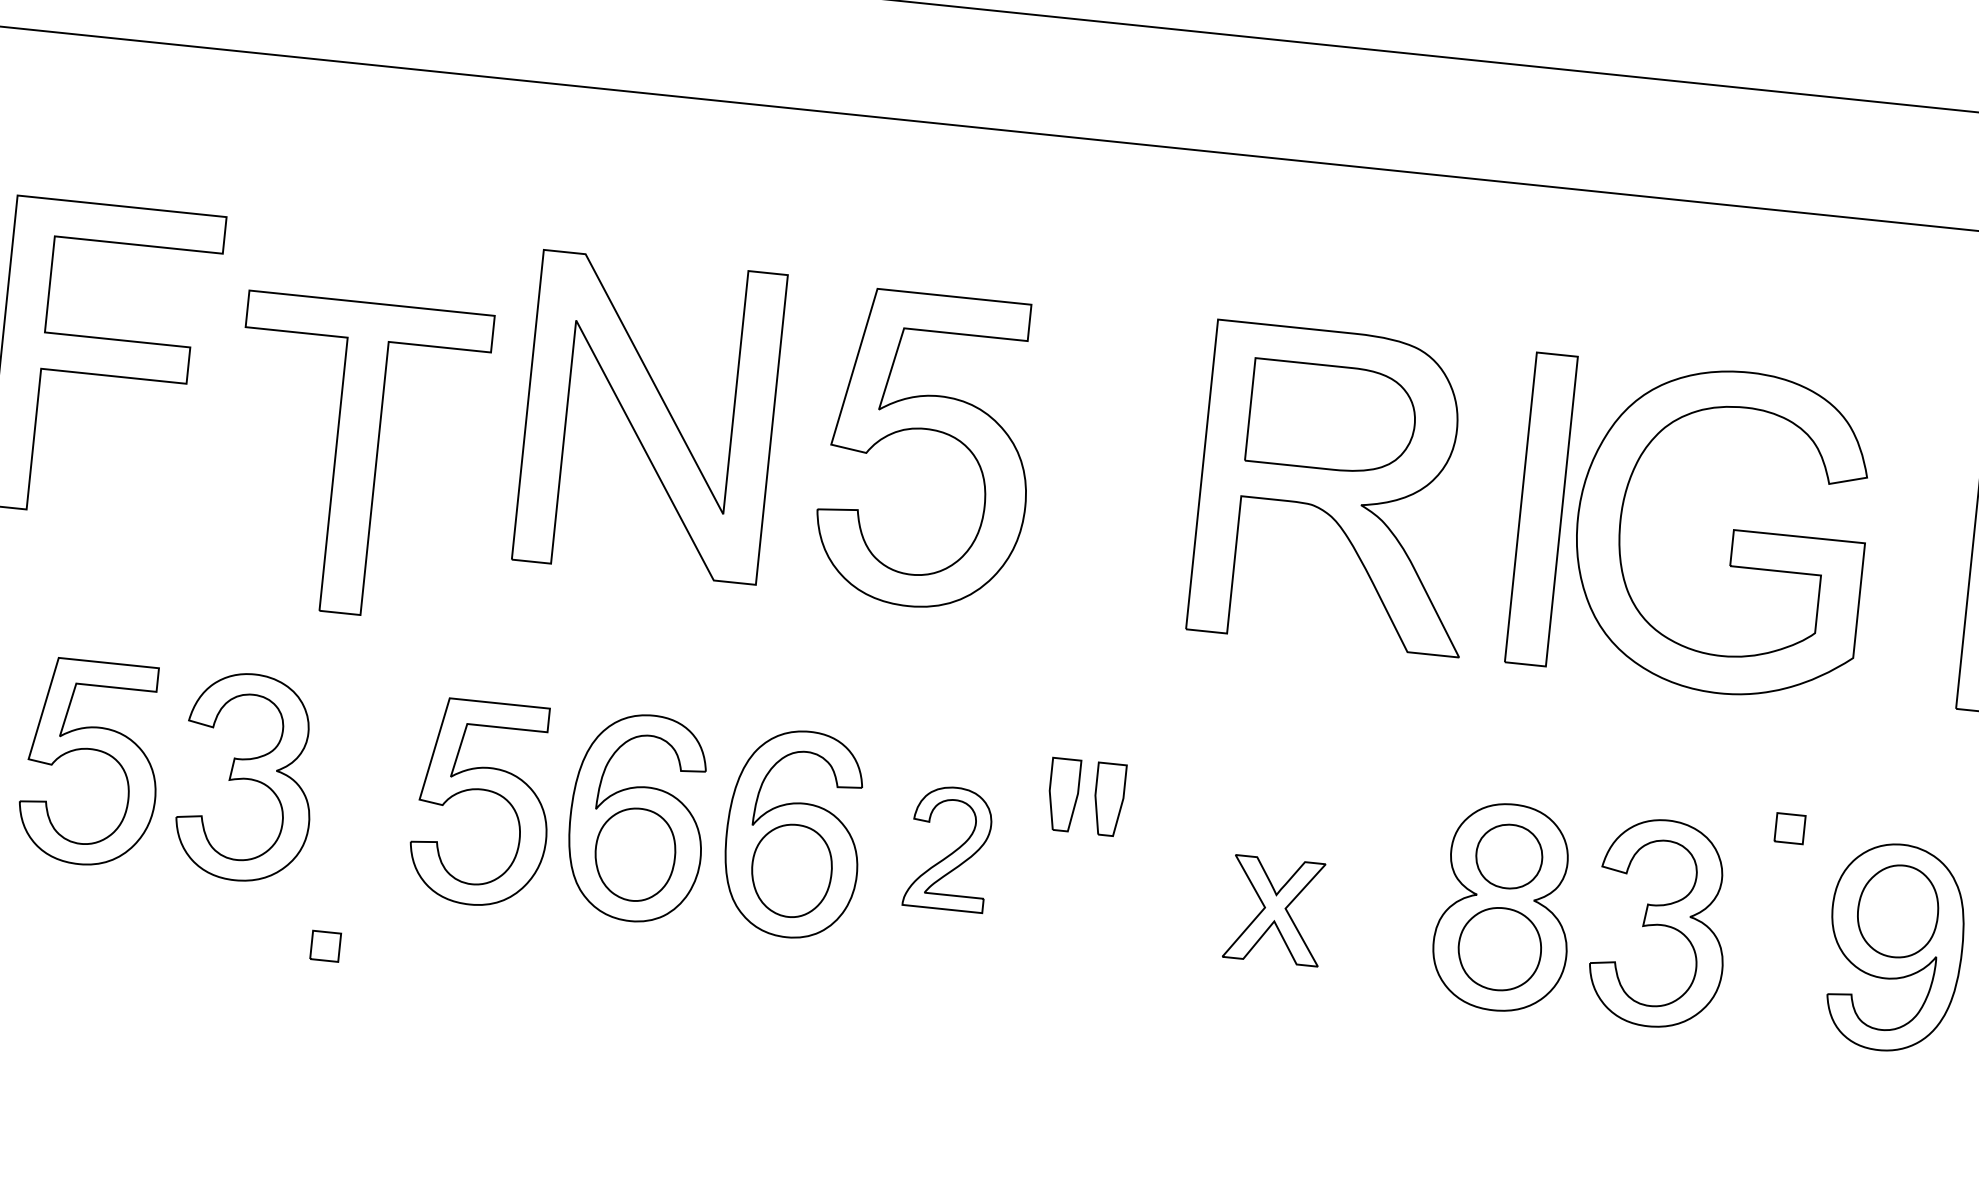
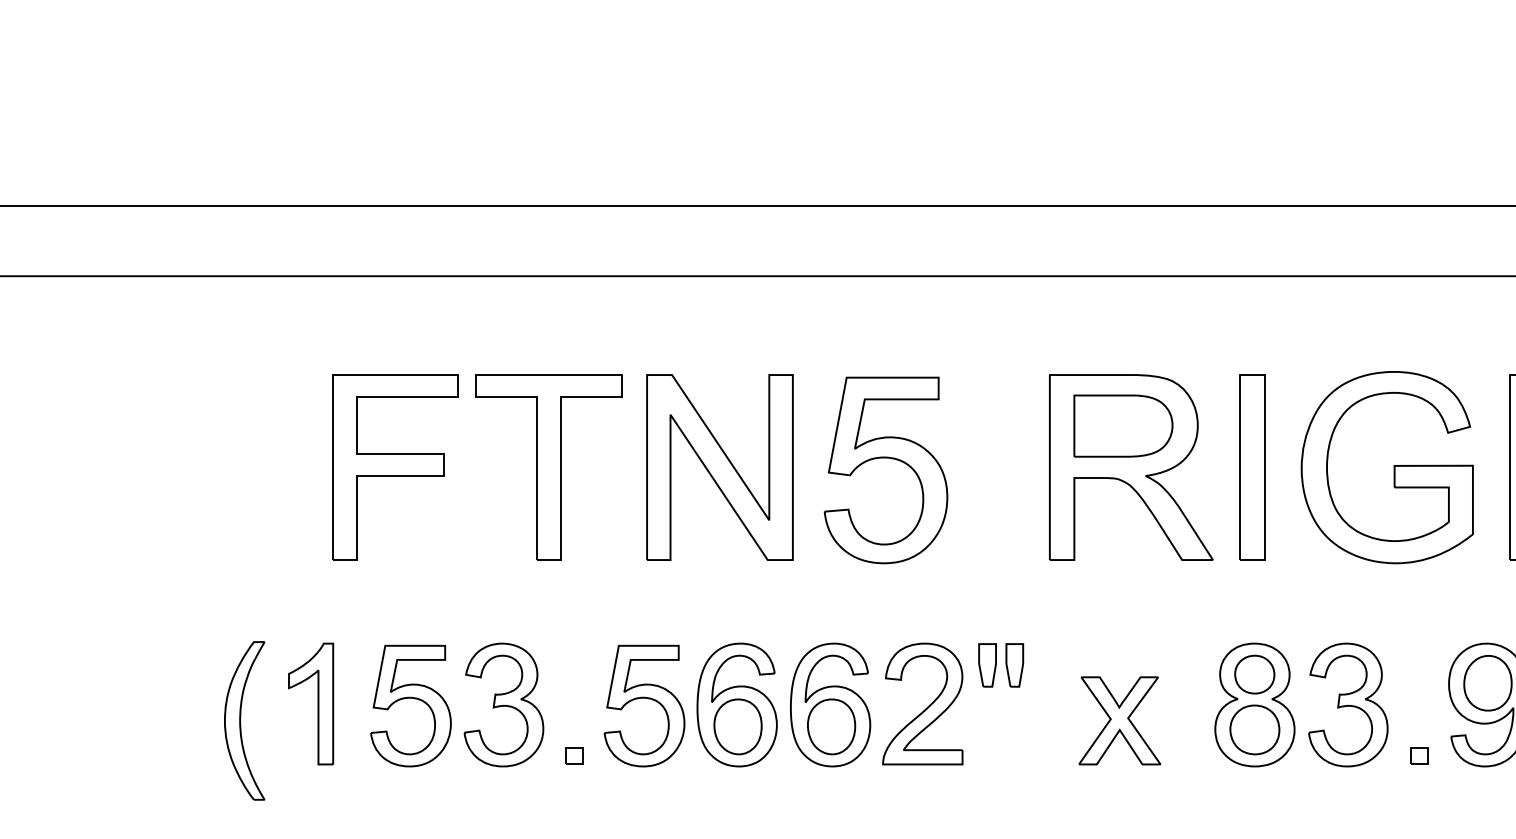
part: (355, 457) -> (548, 467), moved
part: (1731, 532) -> (1393, 467), moved
part: (1790, 827) -> (1419, 755), moved
part: (948, 847) -> (922, 703), size x1.67
part: (1274, 909) -> (1119, 720), size x1.43
part: (325, 945) -> (574, 755), moved

